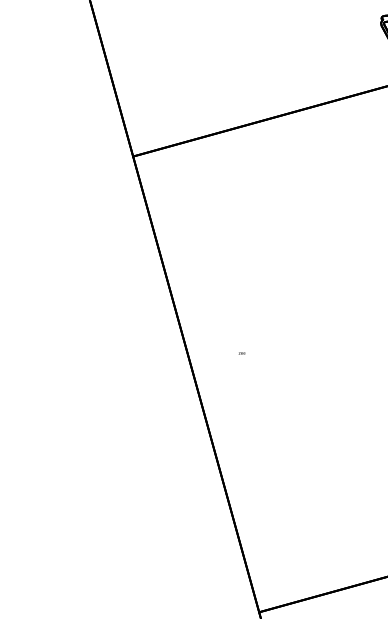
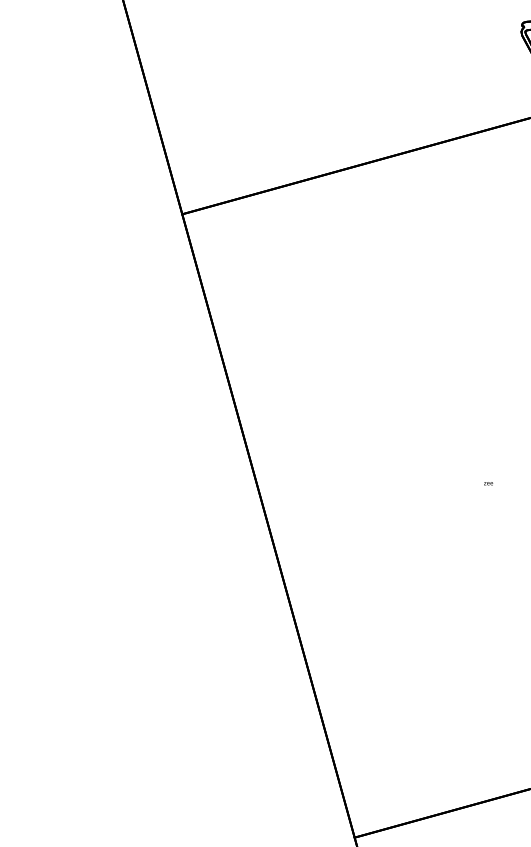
text: (241, 353) -> (487, 483), moved

